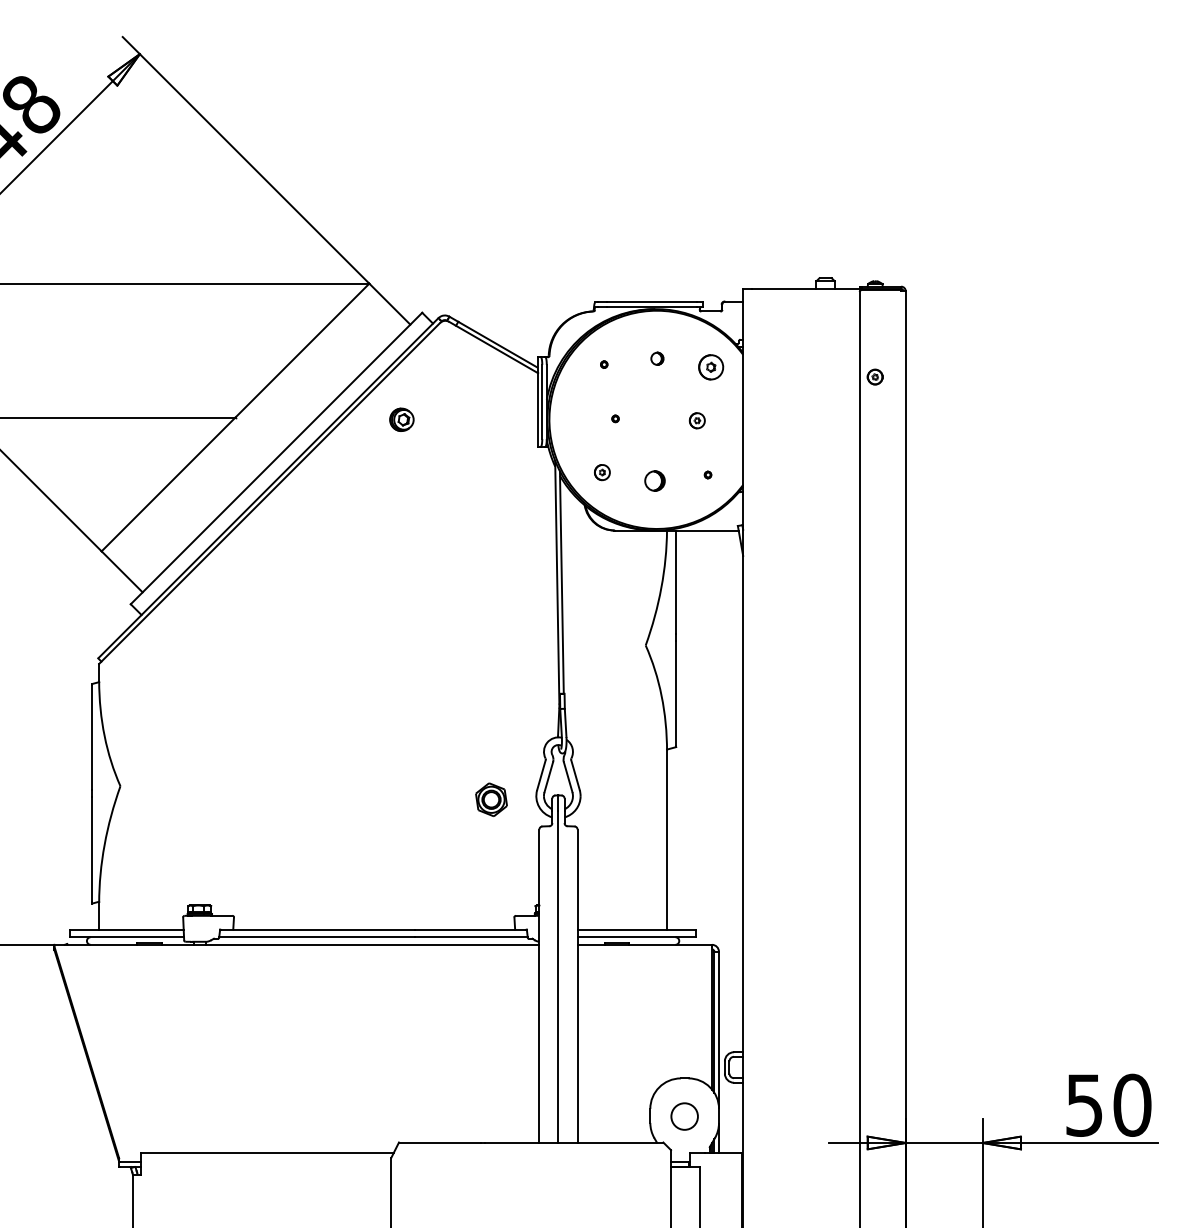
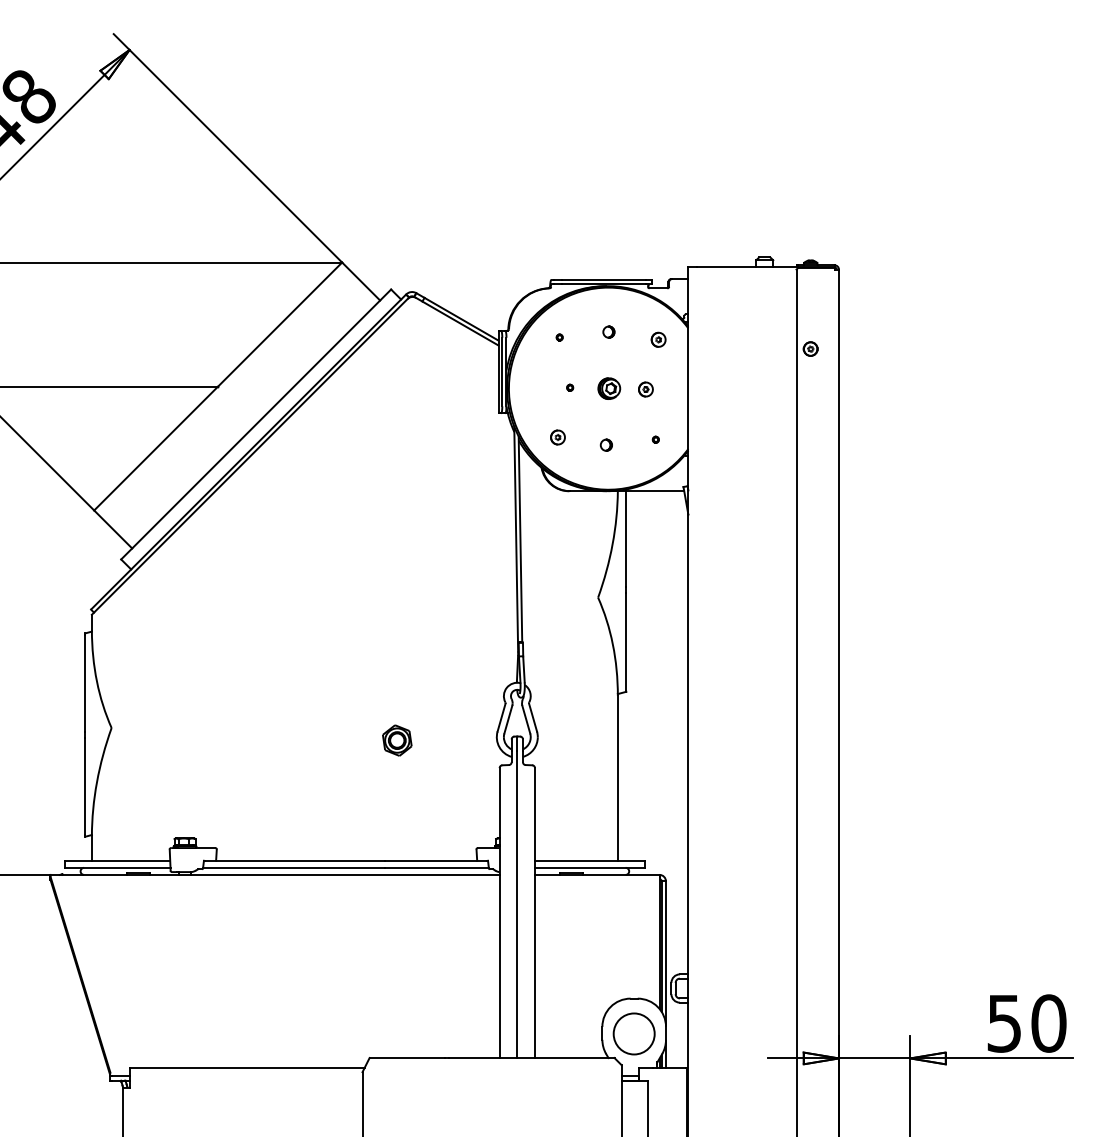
part: (710, 366) -> (658, 339), size x0.62
part: (402, 419) -> (609, 388), moved
circle: (653, 480) -> (605, 444), size x0.62
part: (491, 799) -> (397, 740), moved
circle: (683, 1116) -> (633, 1033), size x1.67

